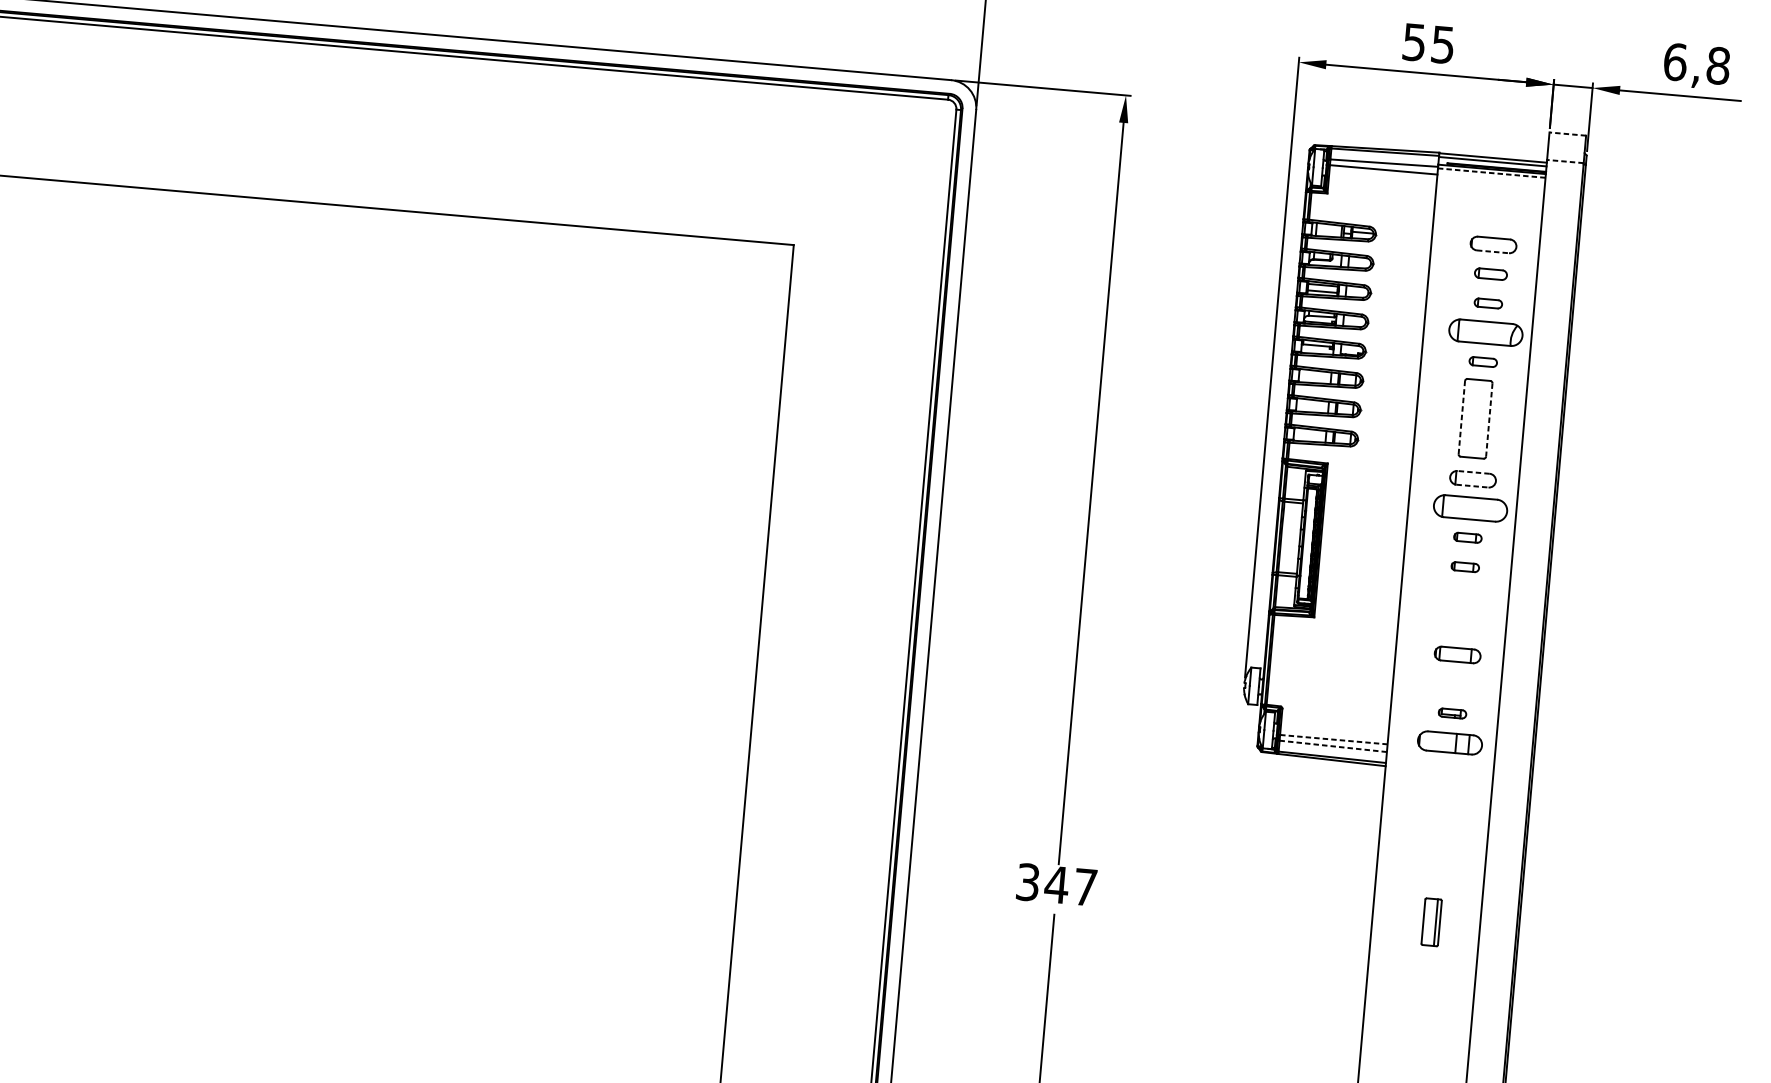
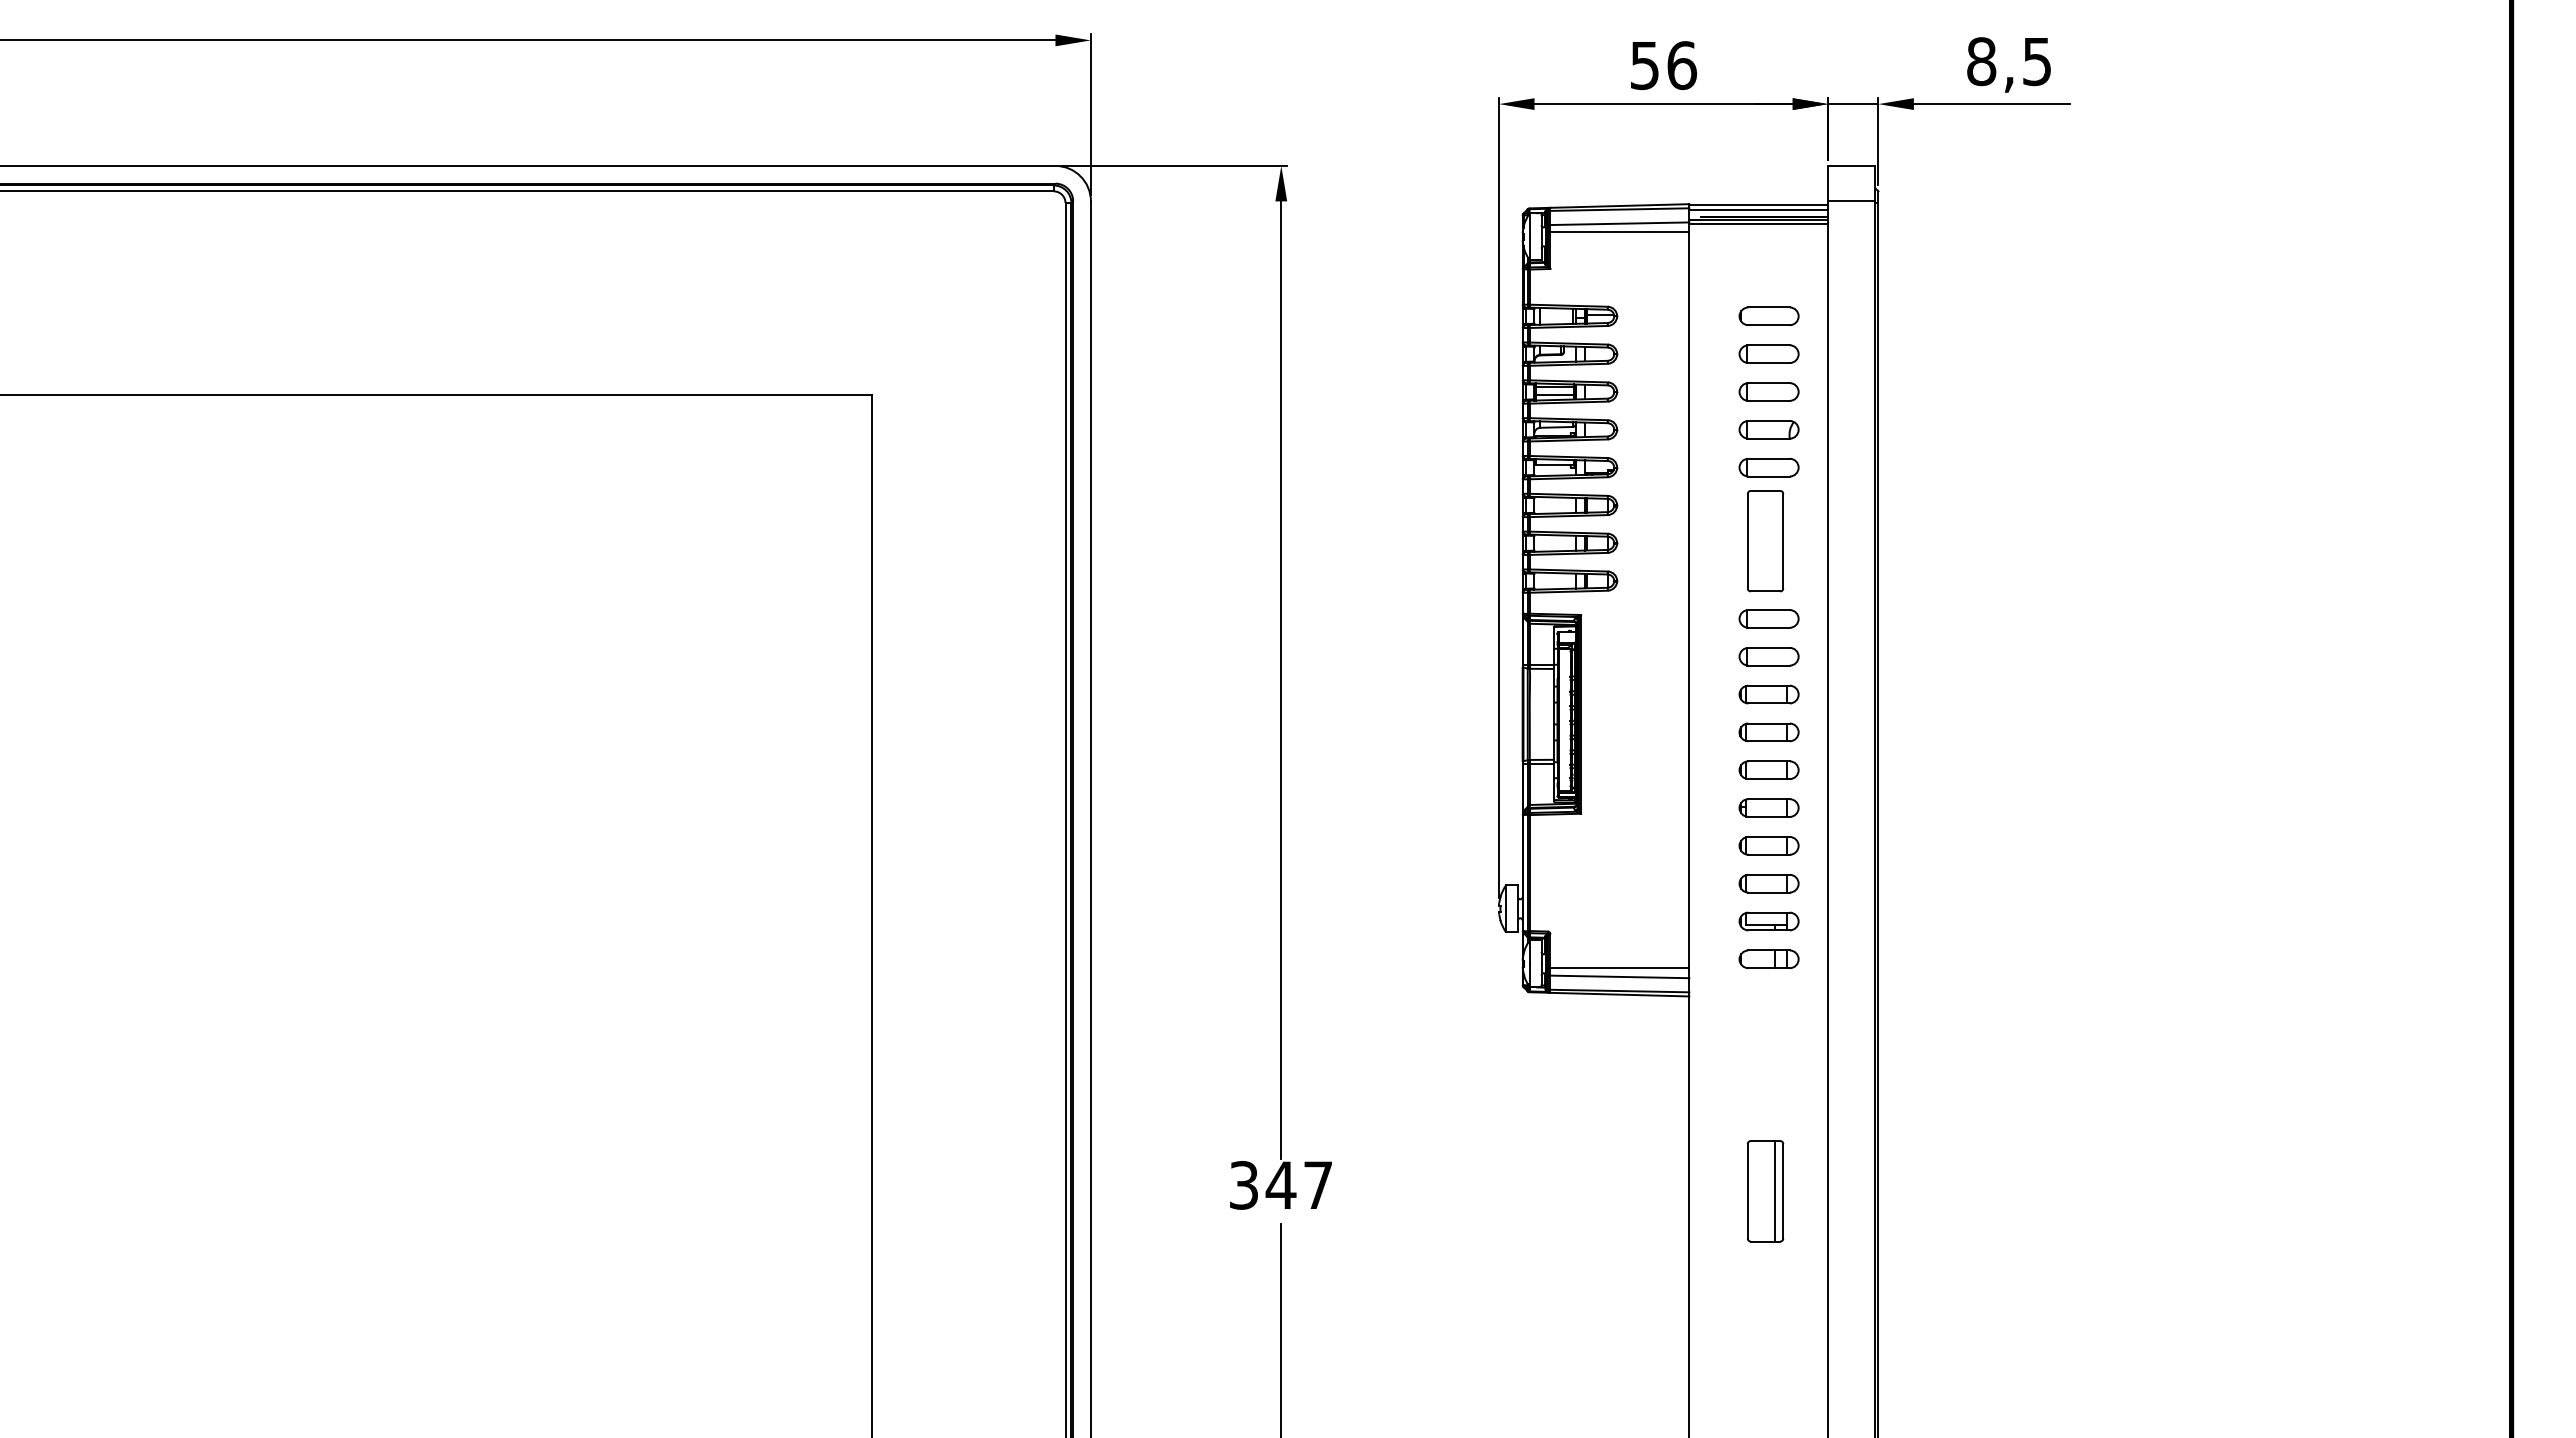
text: (1442, 44) -> (1681, 65), 55 -> 56
text: (1696, 63) -> (2009, 61), 6,8 -> 8,5
line: (1567, 133) -> (1851, 165), dashed -> solid
line: (1565, 161) -> (1851, 201), dashed -> solid
line: (1491, 173) -> (1758, 224), dashed -> solid
line: (1493, 252) -> (1769, 325), dashed -> solid
part: (1490, 273) -> (1768, 353), size x1.43
part: (1488, 303) -> (1768, 391), size x1.67
part: (1485, 332) -> (1768, 429), size x0.62
part: (1482, 361) -> (1768, 467), size x1.67
line: (1461, 417) -> (1747, 540), dashed -> solid
line: (1489, 420) -> (1783, 541), dashed -> solid
line: (1473, 472) -> (1769, 610), dashed -> solid
line: (1472, 485) -> (1769, 627), dashed -> solid
part: (1470, 508) -> (1768, 656), size x0.62
part: (1467, 537) -> (1768, 694), size x1.67
part: (1464, 567) -> (1768, 732), size x1.67
part: (1462, 595) -> (1768, 769), added
part: (1459, 625) -> (1768, 807), added
part: (1454, 684) -> (1768, 883), added
part: (1452, 713) -> (1768, 921), size x1.67
line: (1334, 739) -> (1620, 968), dashed -> solid
part: (1449, 742) -> (1768, 958), size x0.71
line: (1332, 746) -> (1619, 976), dashed -> solid
part: (1431, 922) -> (1765, 1191), size x1.67

